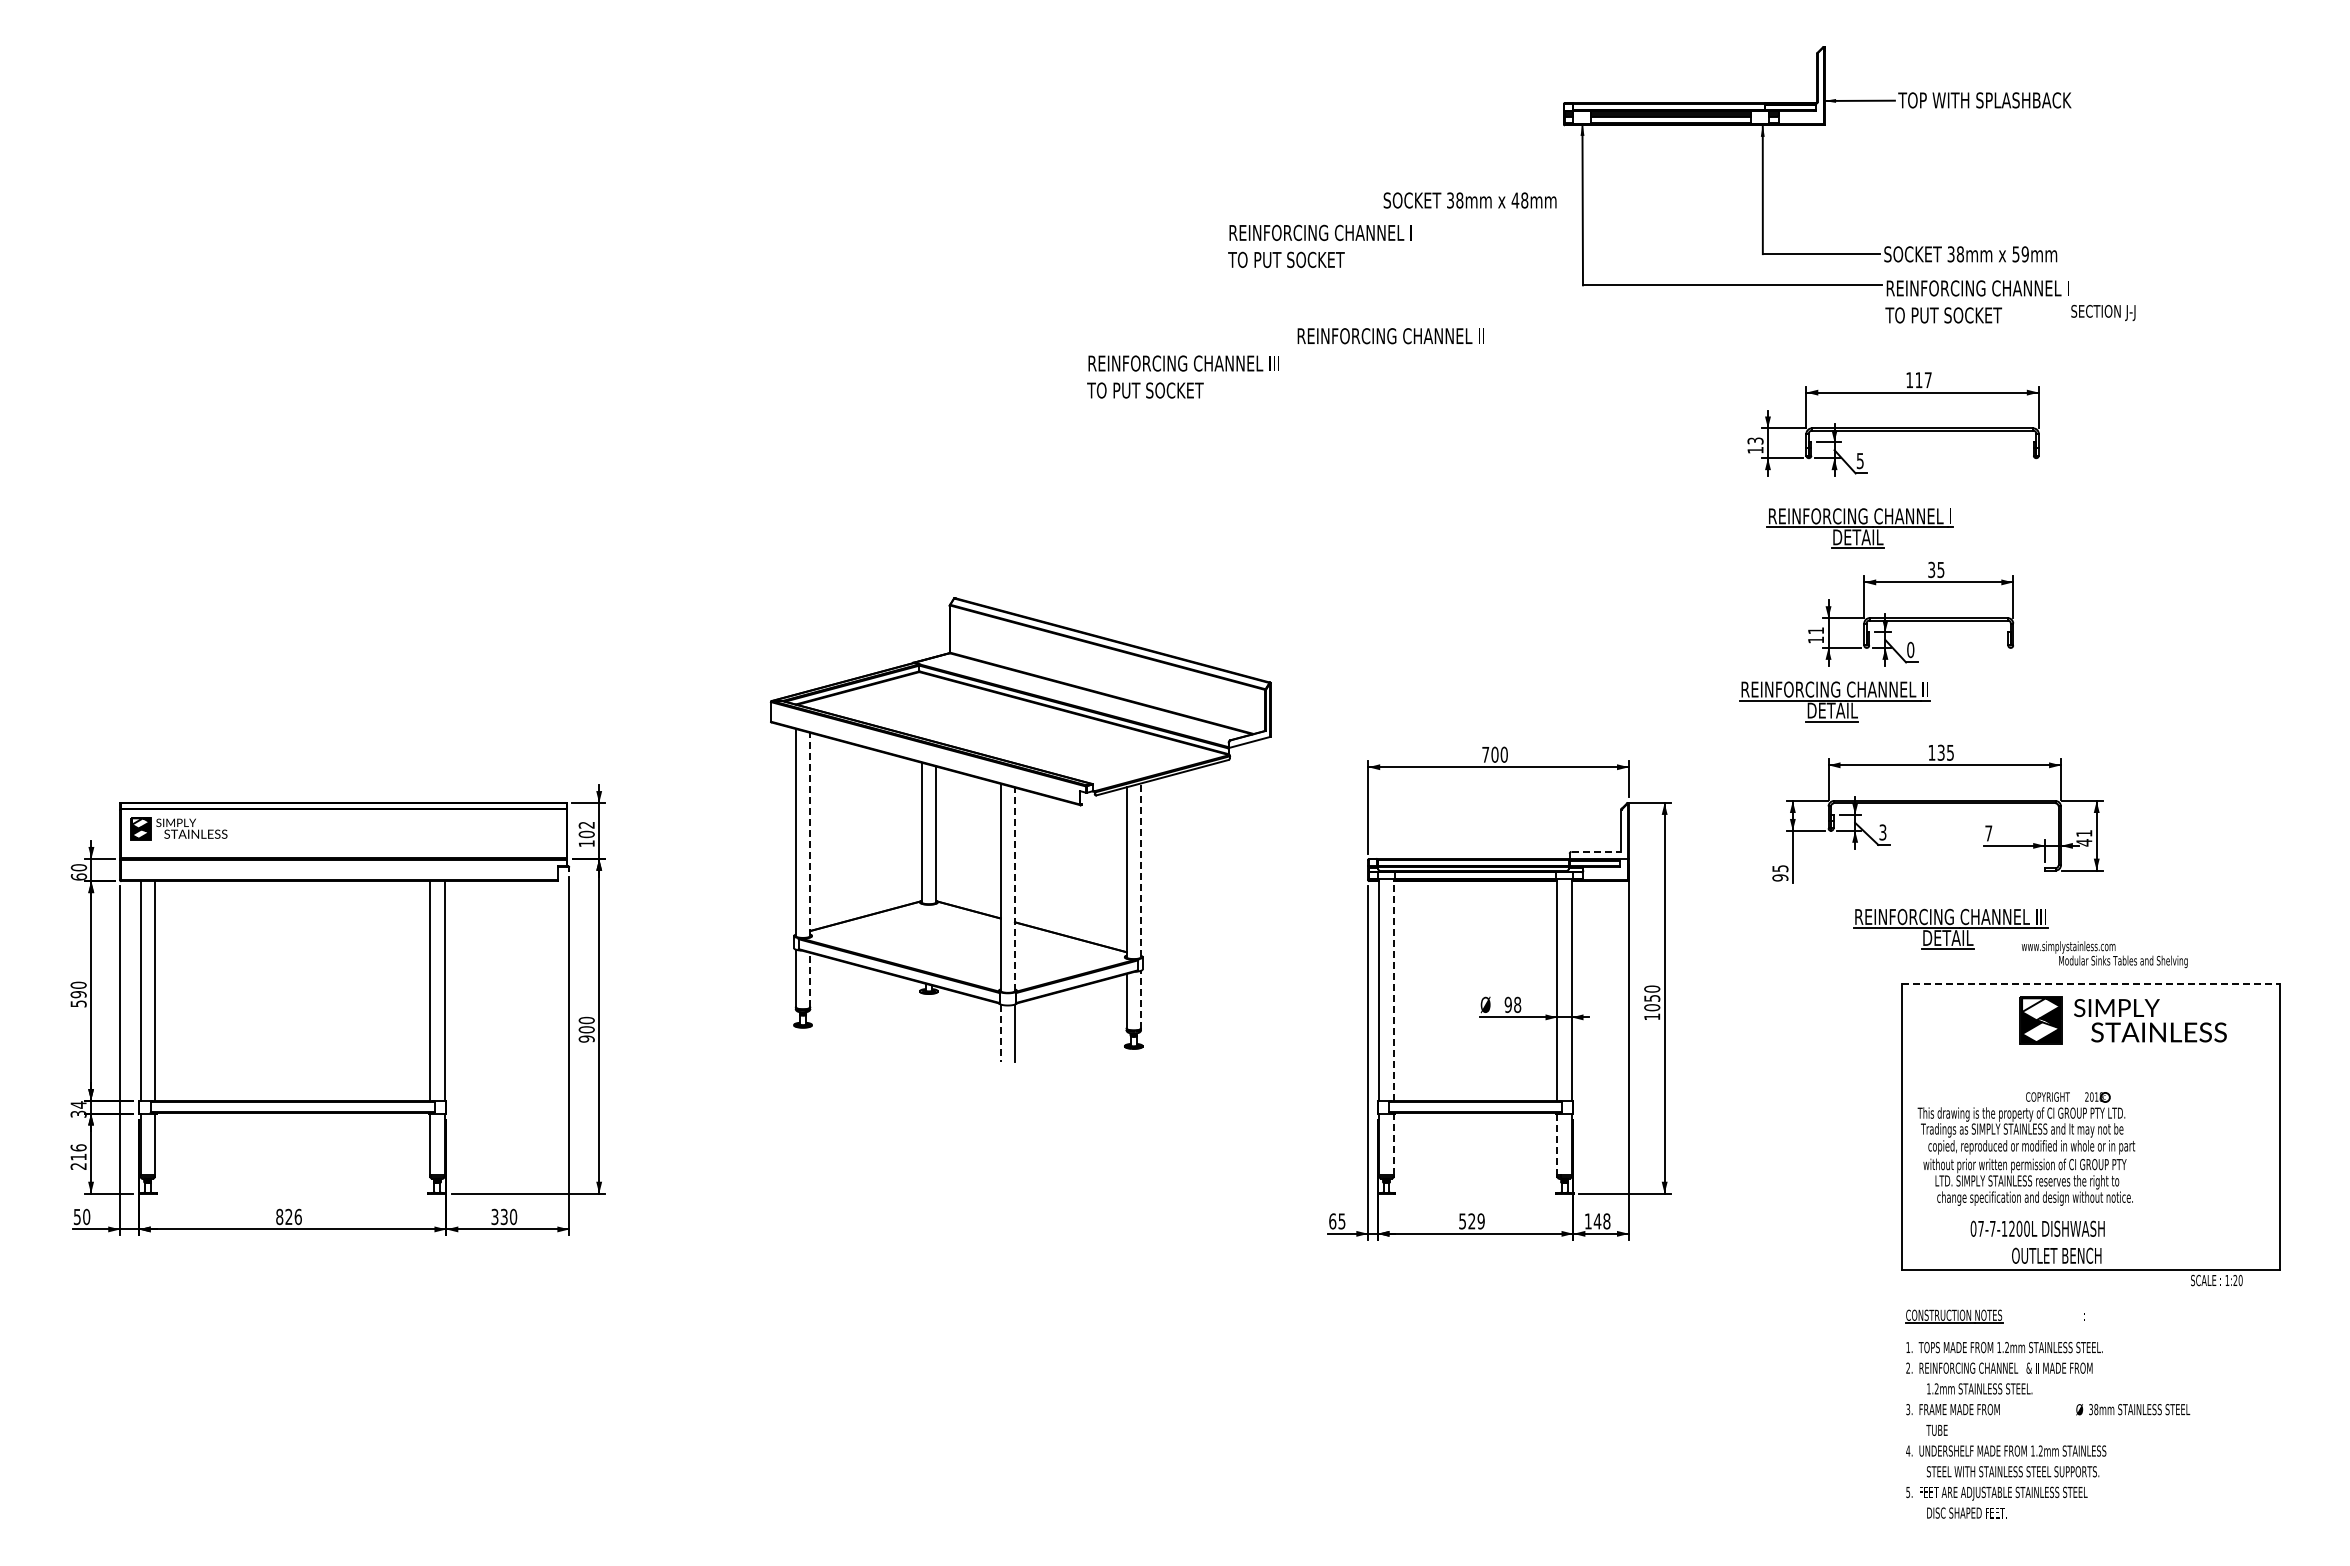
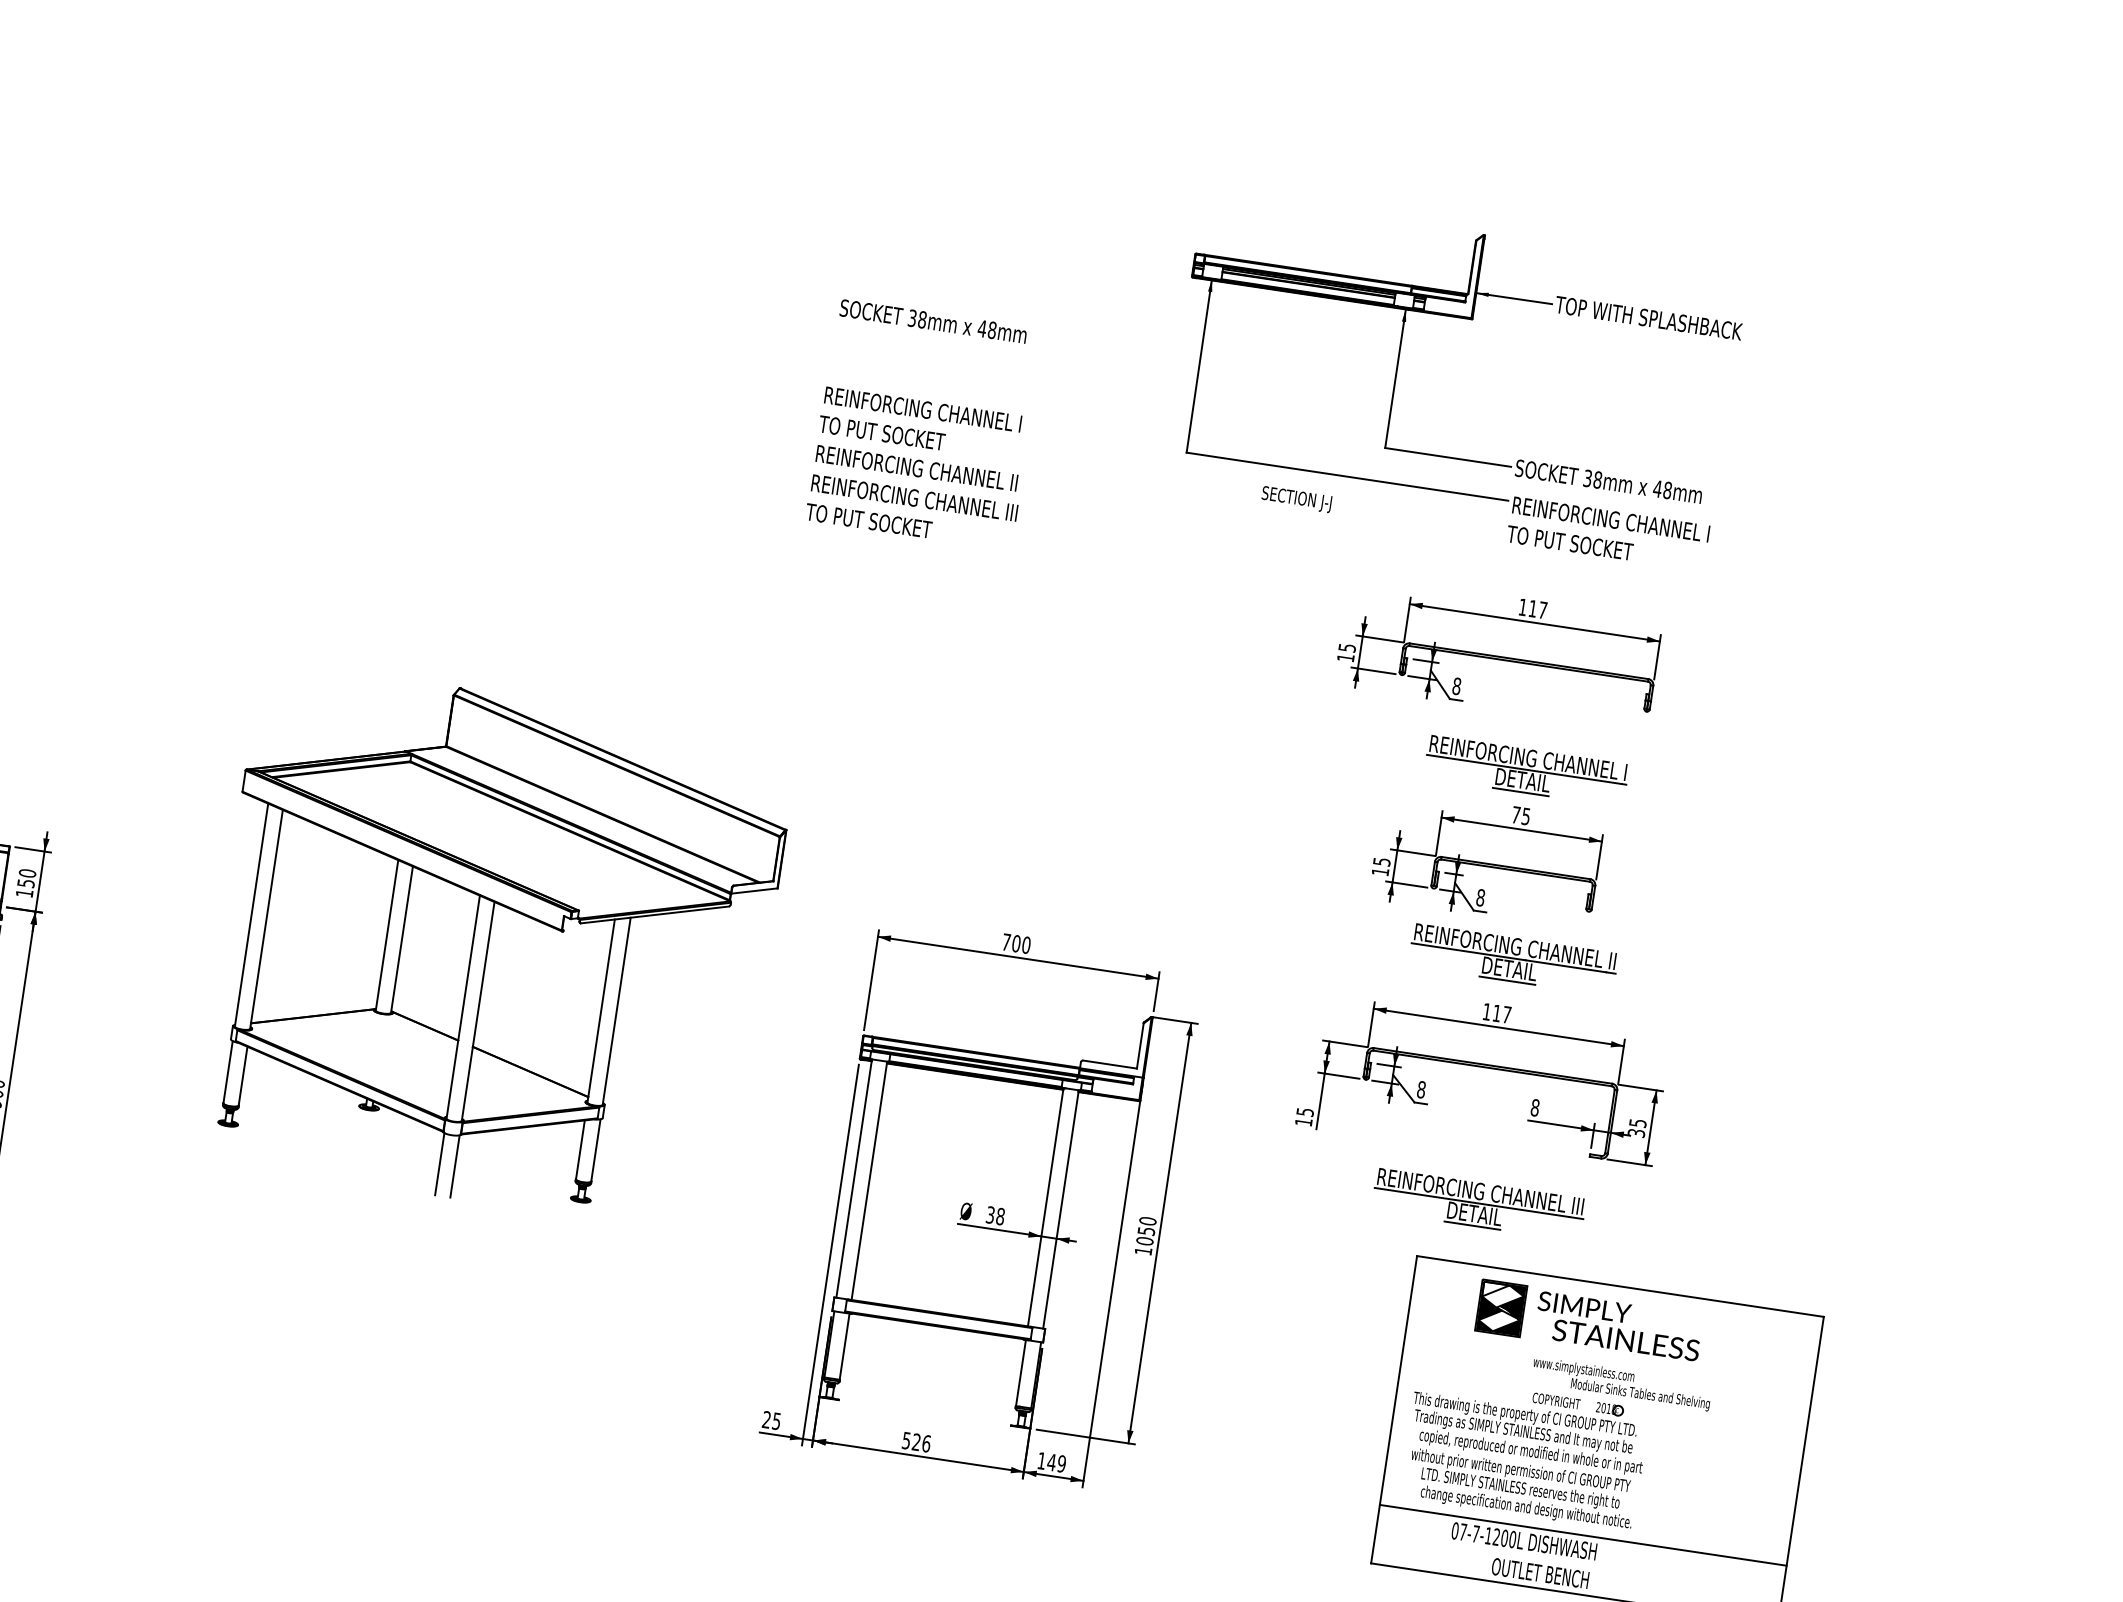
text: (1469, 200) -> (932, 321), moved
text: (1319, 245) -> (919, 422), moved
text: (2020, 254) -> (1662, 489), 59mm -> 48mm
text: (2103, 312) -> (1296, 499), moved
text: (1390, 336) -> (916, 468), moved
text: (1182, 376) -> (910, 511), moved
text: (1754, 440) -> (1346, 647), 13 -> 15
text: (1859, 460) -> (1456, 685), 5 -> 8
part: (1859, 528) -> (1525, 770), moved
text: (1931, 569) -> (1516, 814), 35 -> 75
text: (1816, 630) -> (1382, 861), 11 -> 15
text: (1910, 649) -> (1480, 897), 0 -> 8
part: (1834, 701) -> (1513, 959), moved
text: (1945, 752) -> (1501, 1013), 135 -> 117
text: (586, 829) -> (26, 878), 102 -> 150
text: (1882, 832) -> (1420, 1089), 3 -> 8
text: (1988, 833) -> (1534, 1107), 7 -> 8
line: (810, 834) -> (266, 919), dashed -> solid
text: (2084, 838) -> (1637, 1128), 41 -> 35
line: (1596, 851) -> (1110, 1064), dashed -> solid
line: (1140, 870) -> (616, 1011), dashed -> solid
text: (1780, 877) -> (1303, 1121), 95 -> 15
line: (1015, 889) -> (478, 1011), dashed -> solid
text: (2104, 954) -> (1621, 1383), moved
line: (810, 979) -> (243, 1075), dashed -> solid
line: (2090, 984) -> (1620, 1286), dashed -> solid
line: (1393, 990) -> (869, 1181), dashed -> solid
line: (1140, 999) -> (595, 1150), dashed -> solid
text: (1507, 1004) -> (989, 1214), 98 -> 38
part: (2122, 1020) -> (1588, 1321), moved
line: (1000, 1033) -> (439, 1164), dashed -> solid
line: (1393, 1144) -> (844, 1346), dashed -> solid
line: (1557, 1144) -> (1021, 1373), dashed -> solid
line: (2090, 1215) -> (1583, 1535), added
text: (1332, 1221) -> (766, 1419), 65 -> 25
text: (1480, 1221) -> (925, 1443), 529 -> 526
text: (1606, 1221) -> (1061, 1464), 148 -> 149

